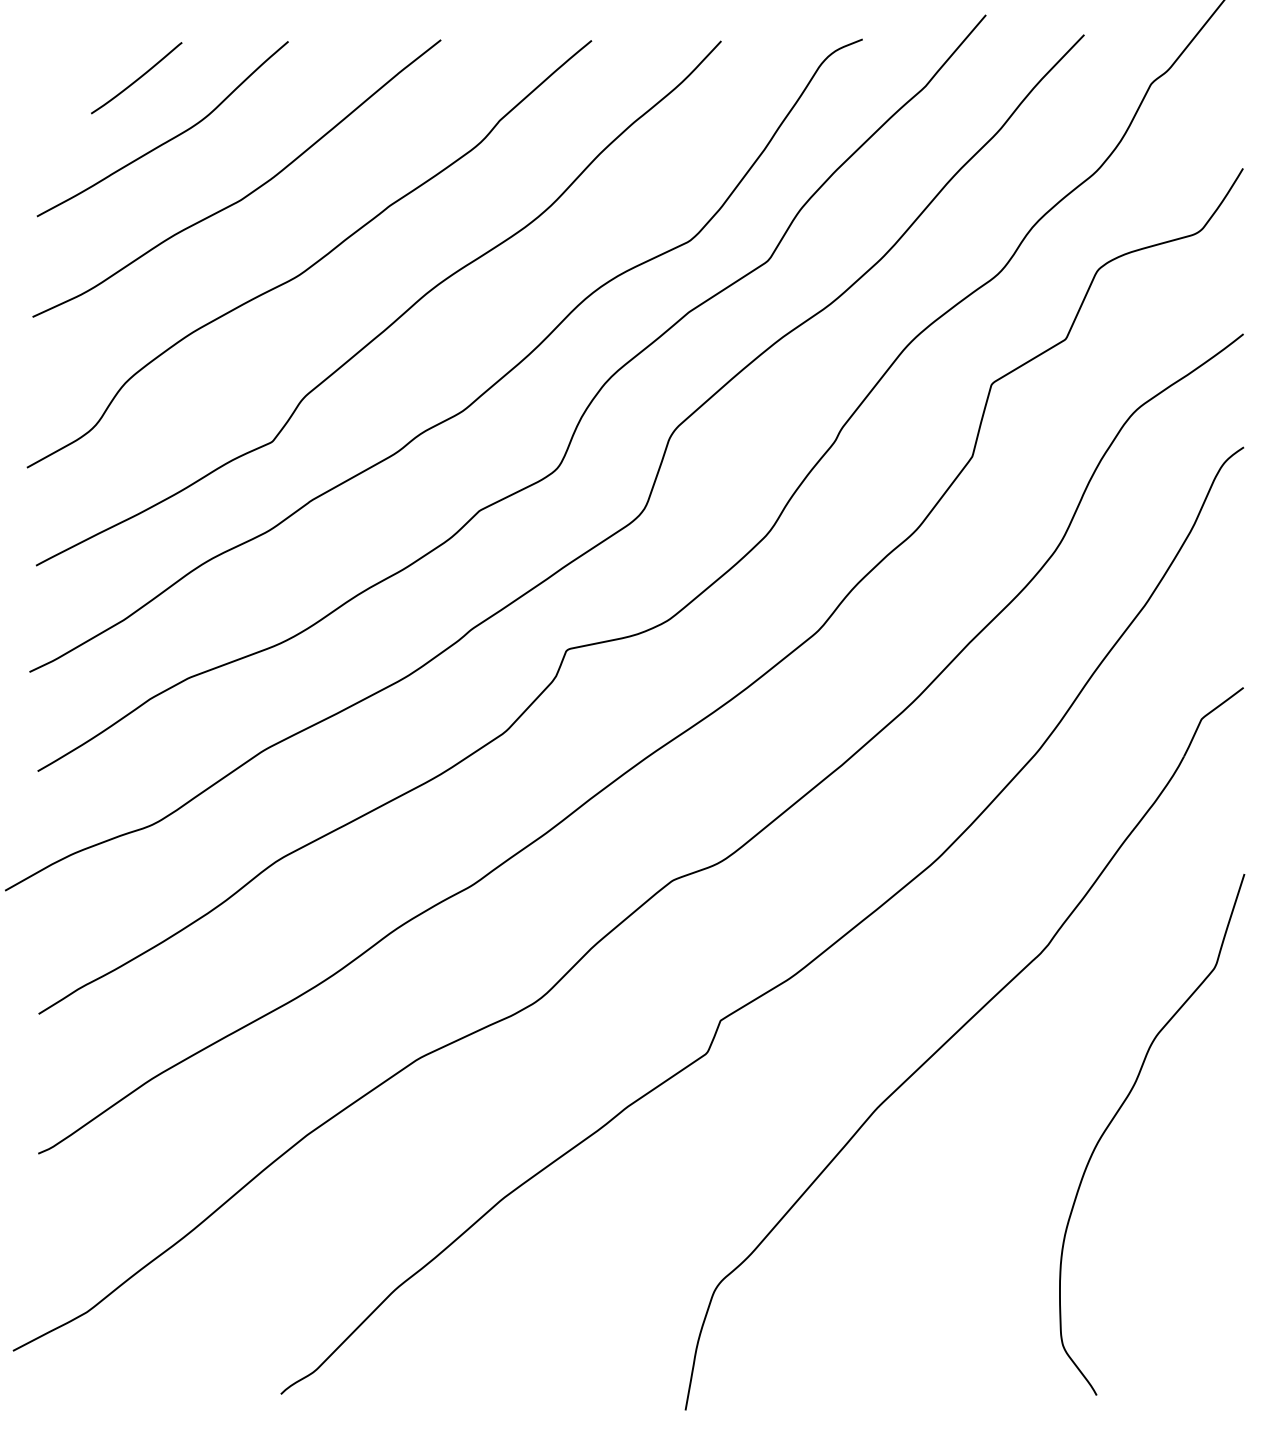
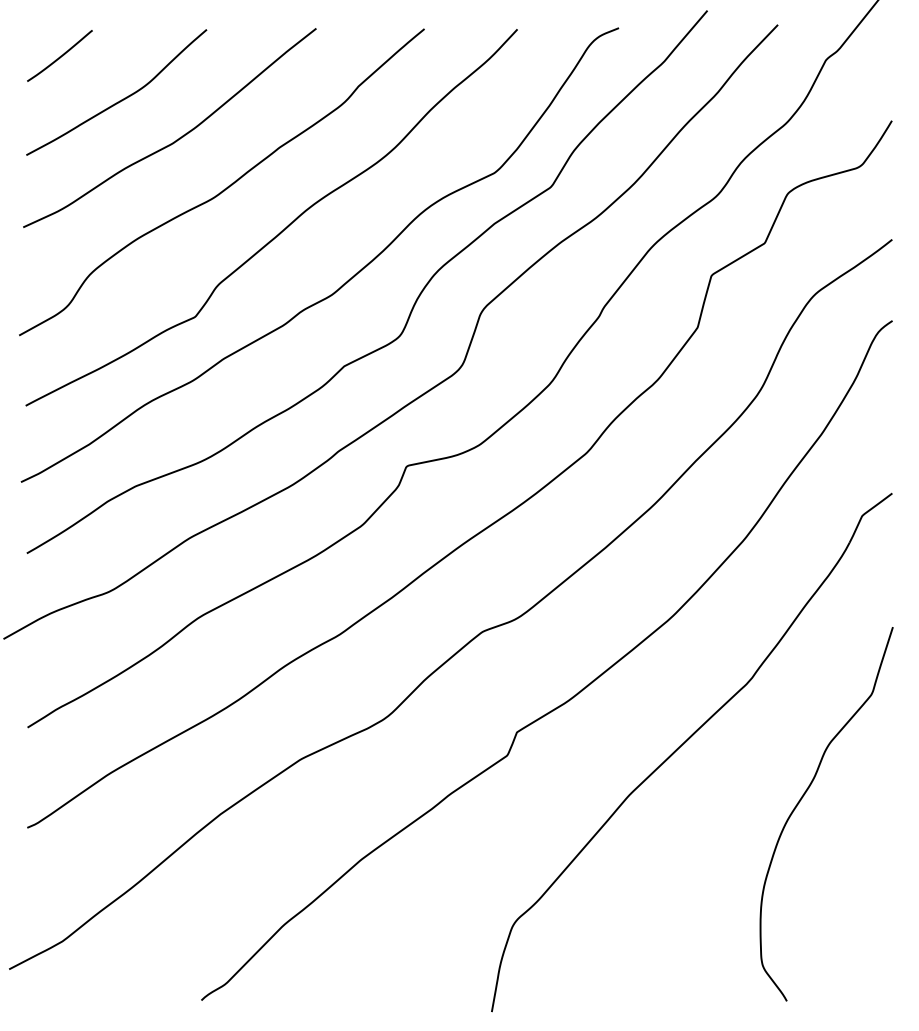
curve: (137, 77) -> (60, 55), moved

